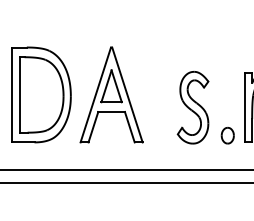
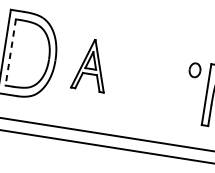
line: (19, 94) -> (10, 52), solid -> dashed
part: (111, 94) -> (91, 64), size x0.6
part: (192, 107) -> (160, 87), removed
part: (227, 135) -> (194, 70), moved

